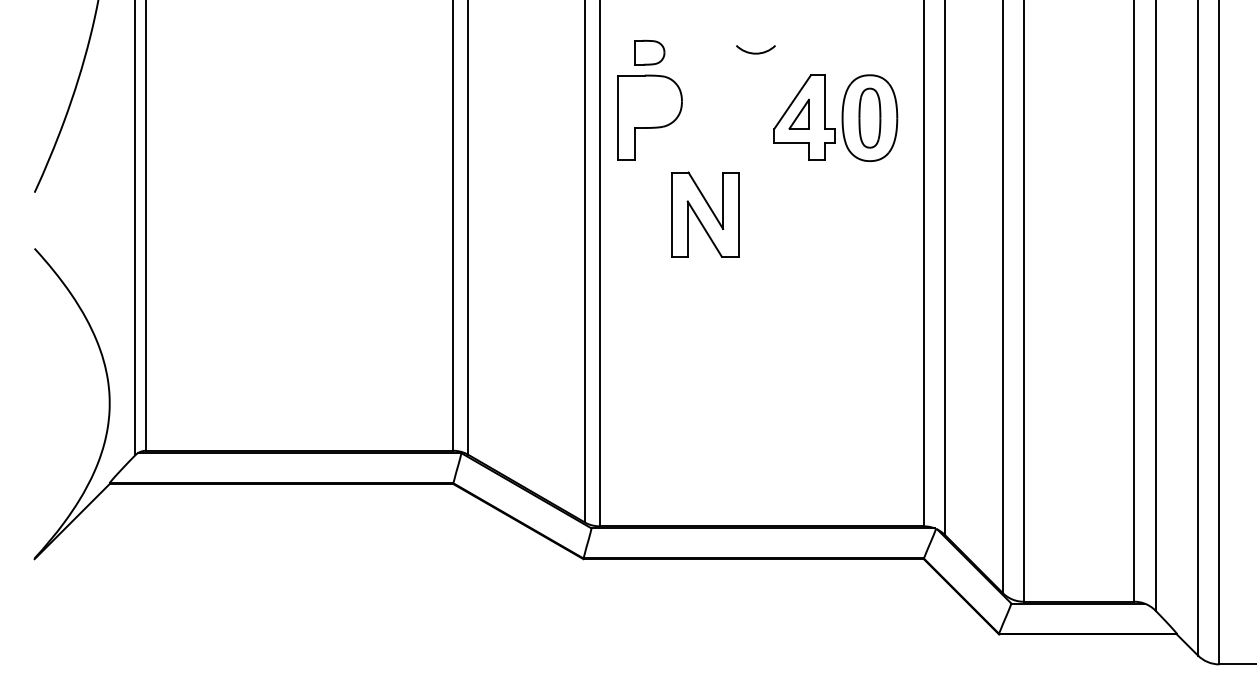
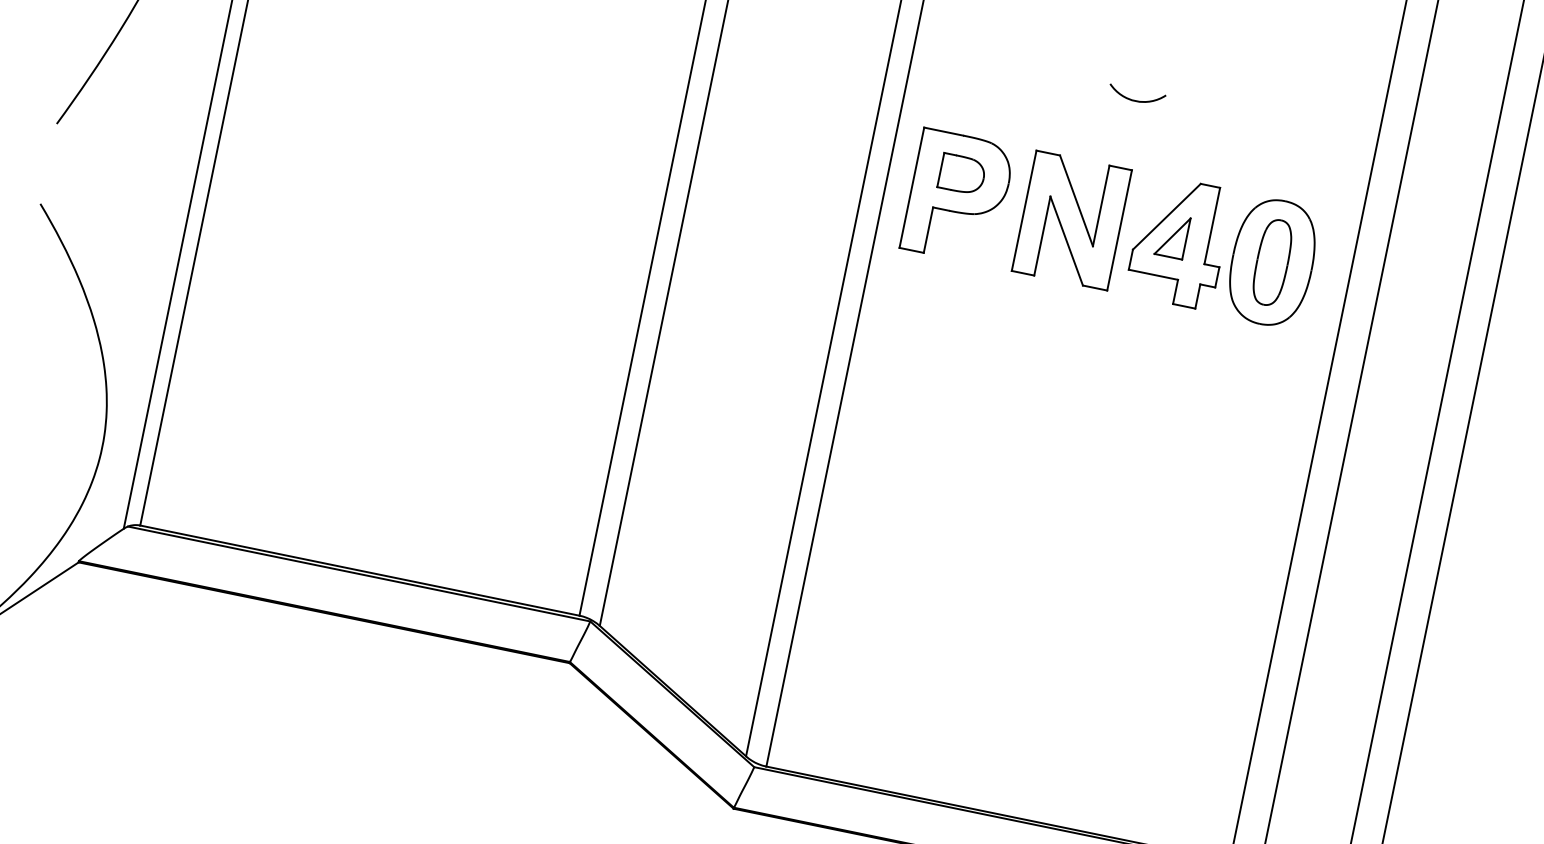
part: (649, 52) -> (962, 174), moved
arc: (755, 52) -> (1135, 99), moved
part: (705, 214) -> (1071, 220), moved

